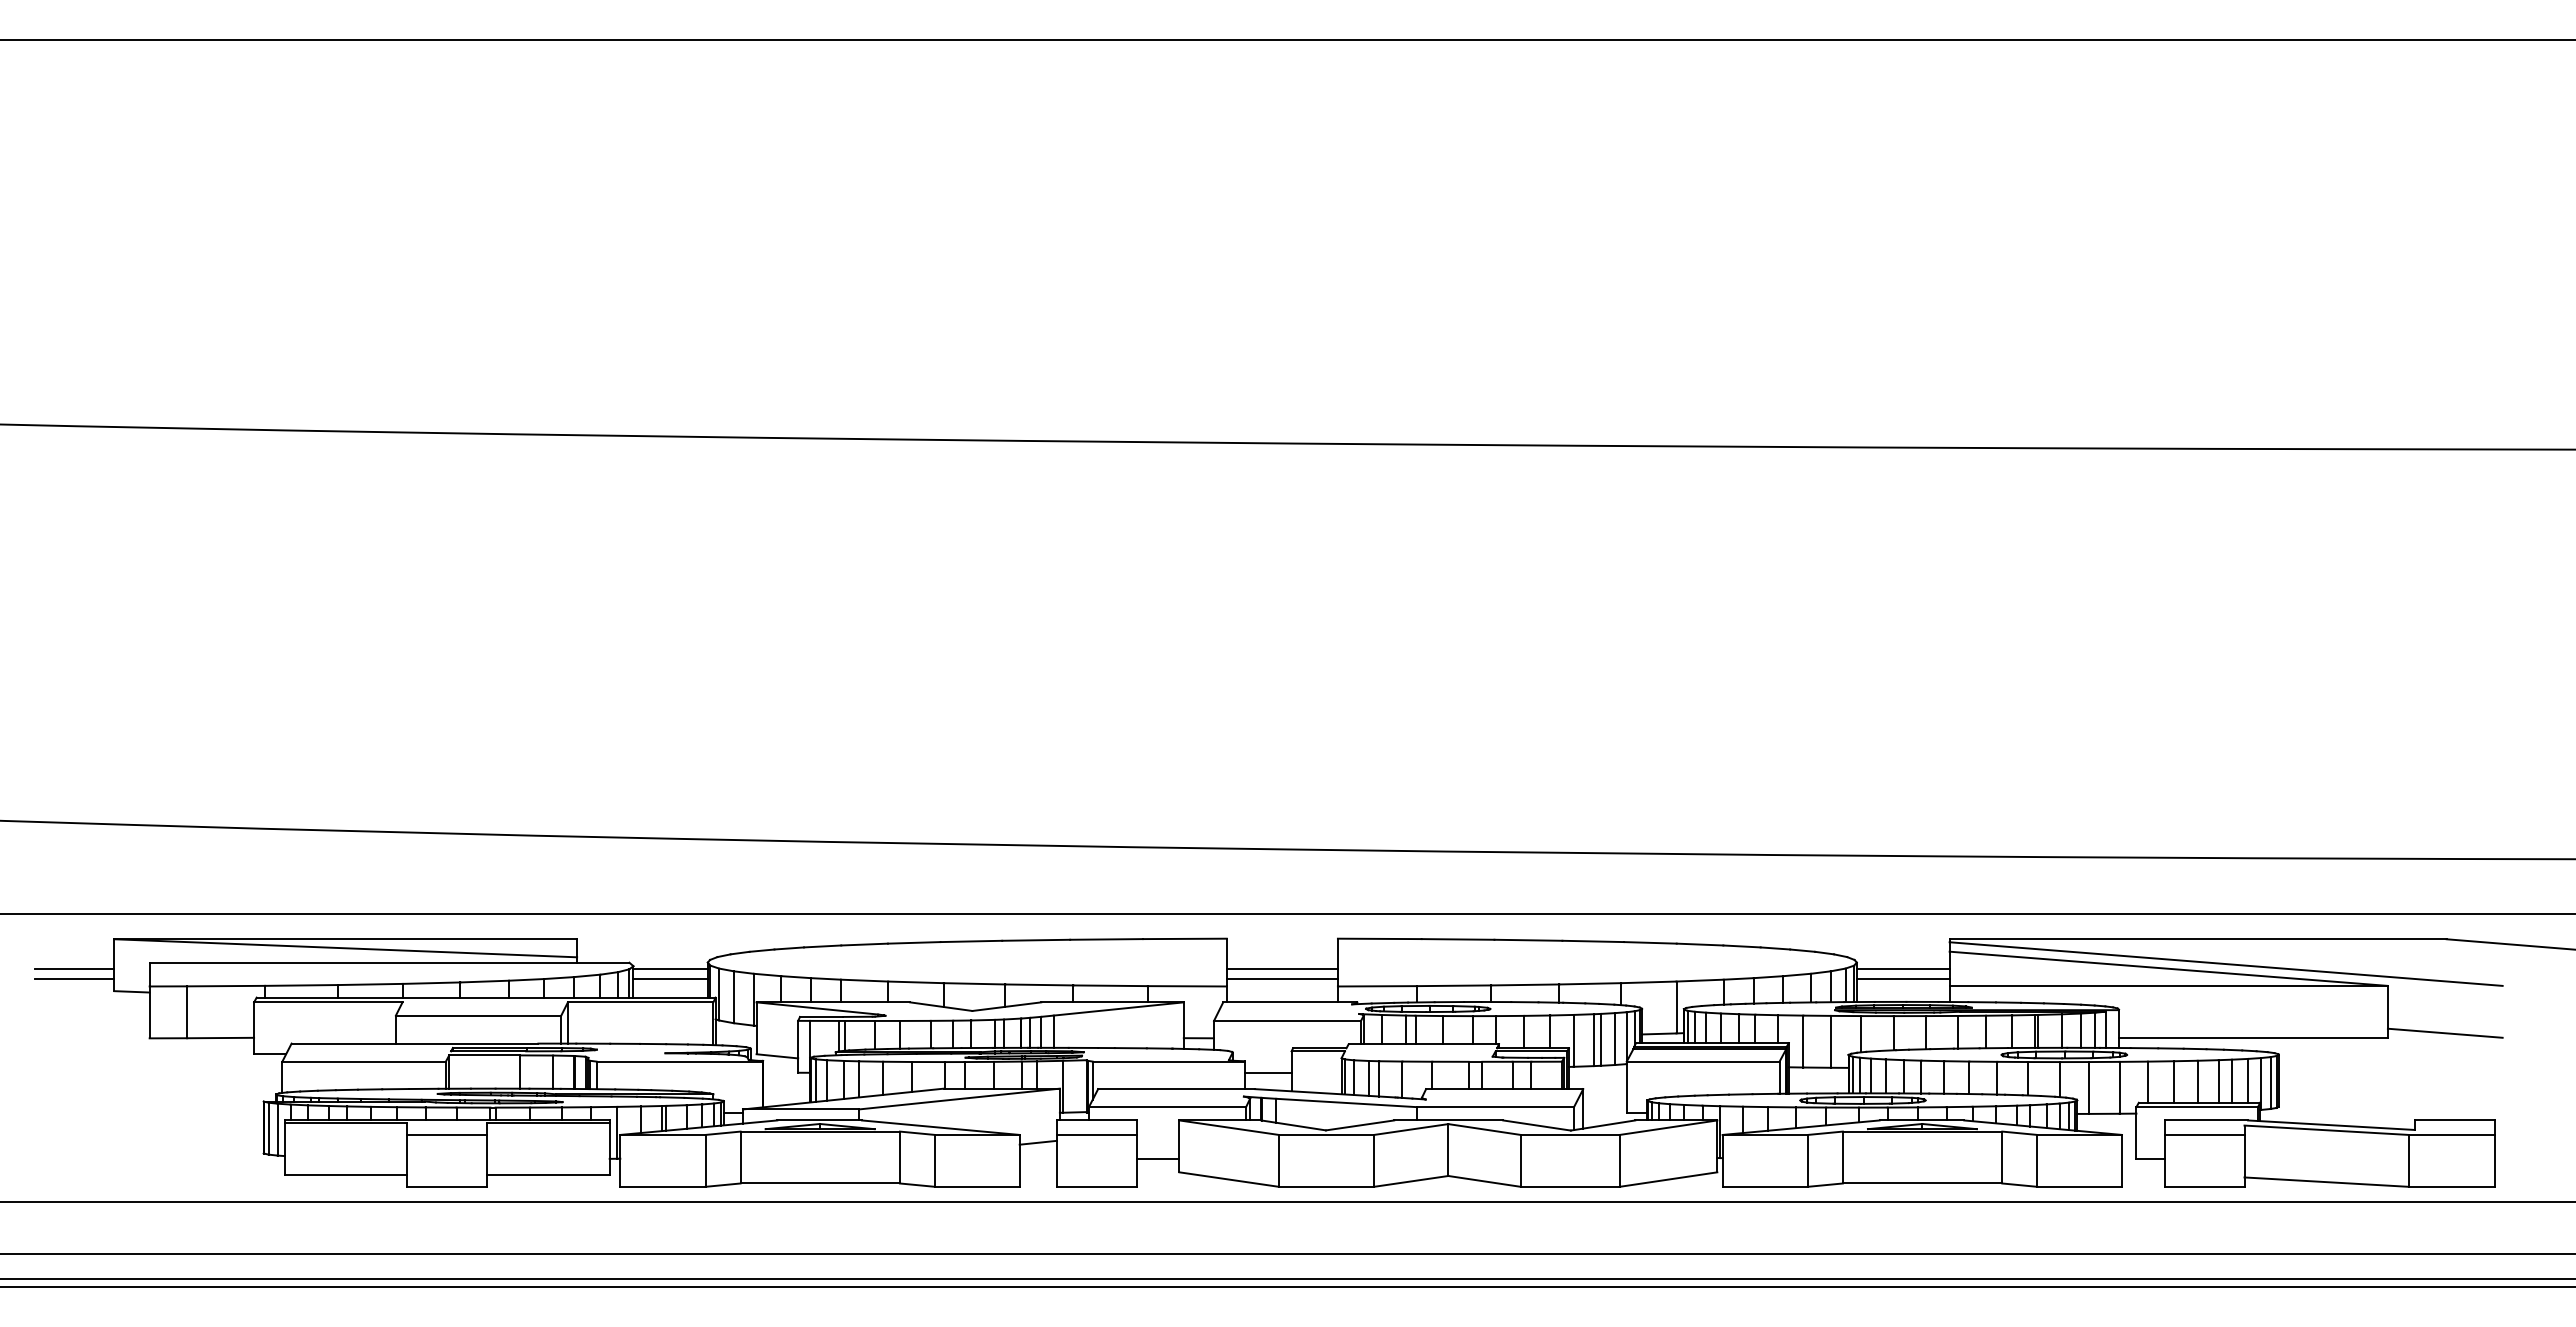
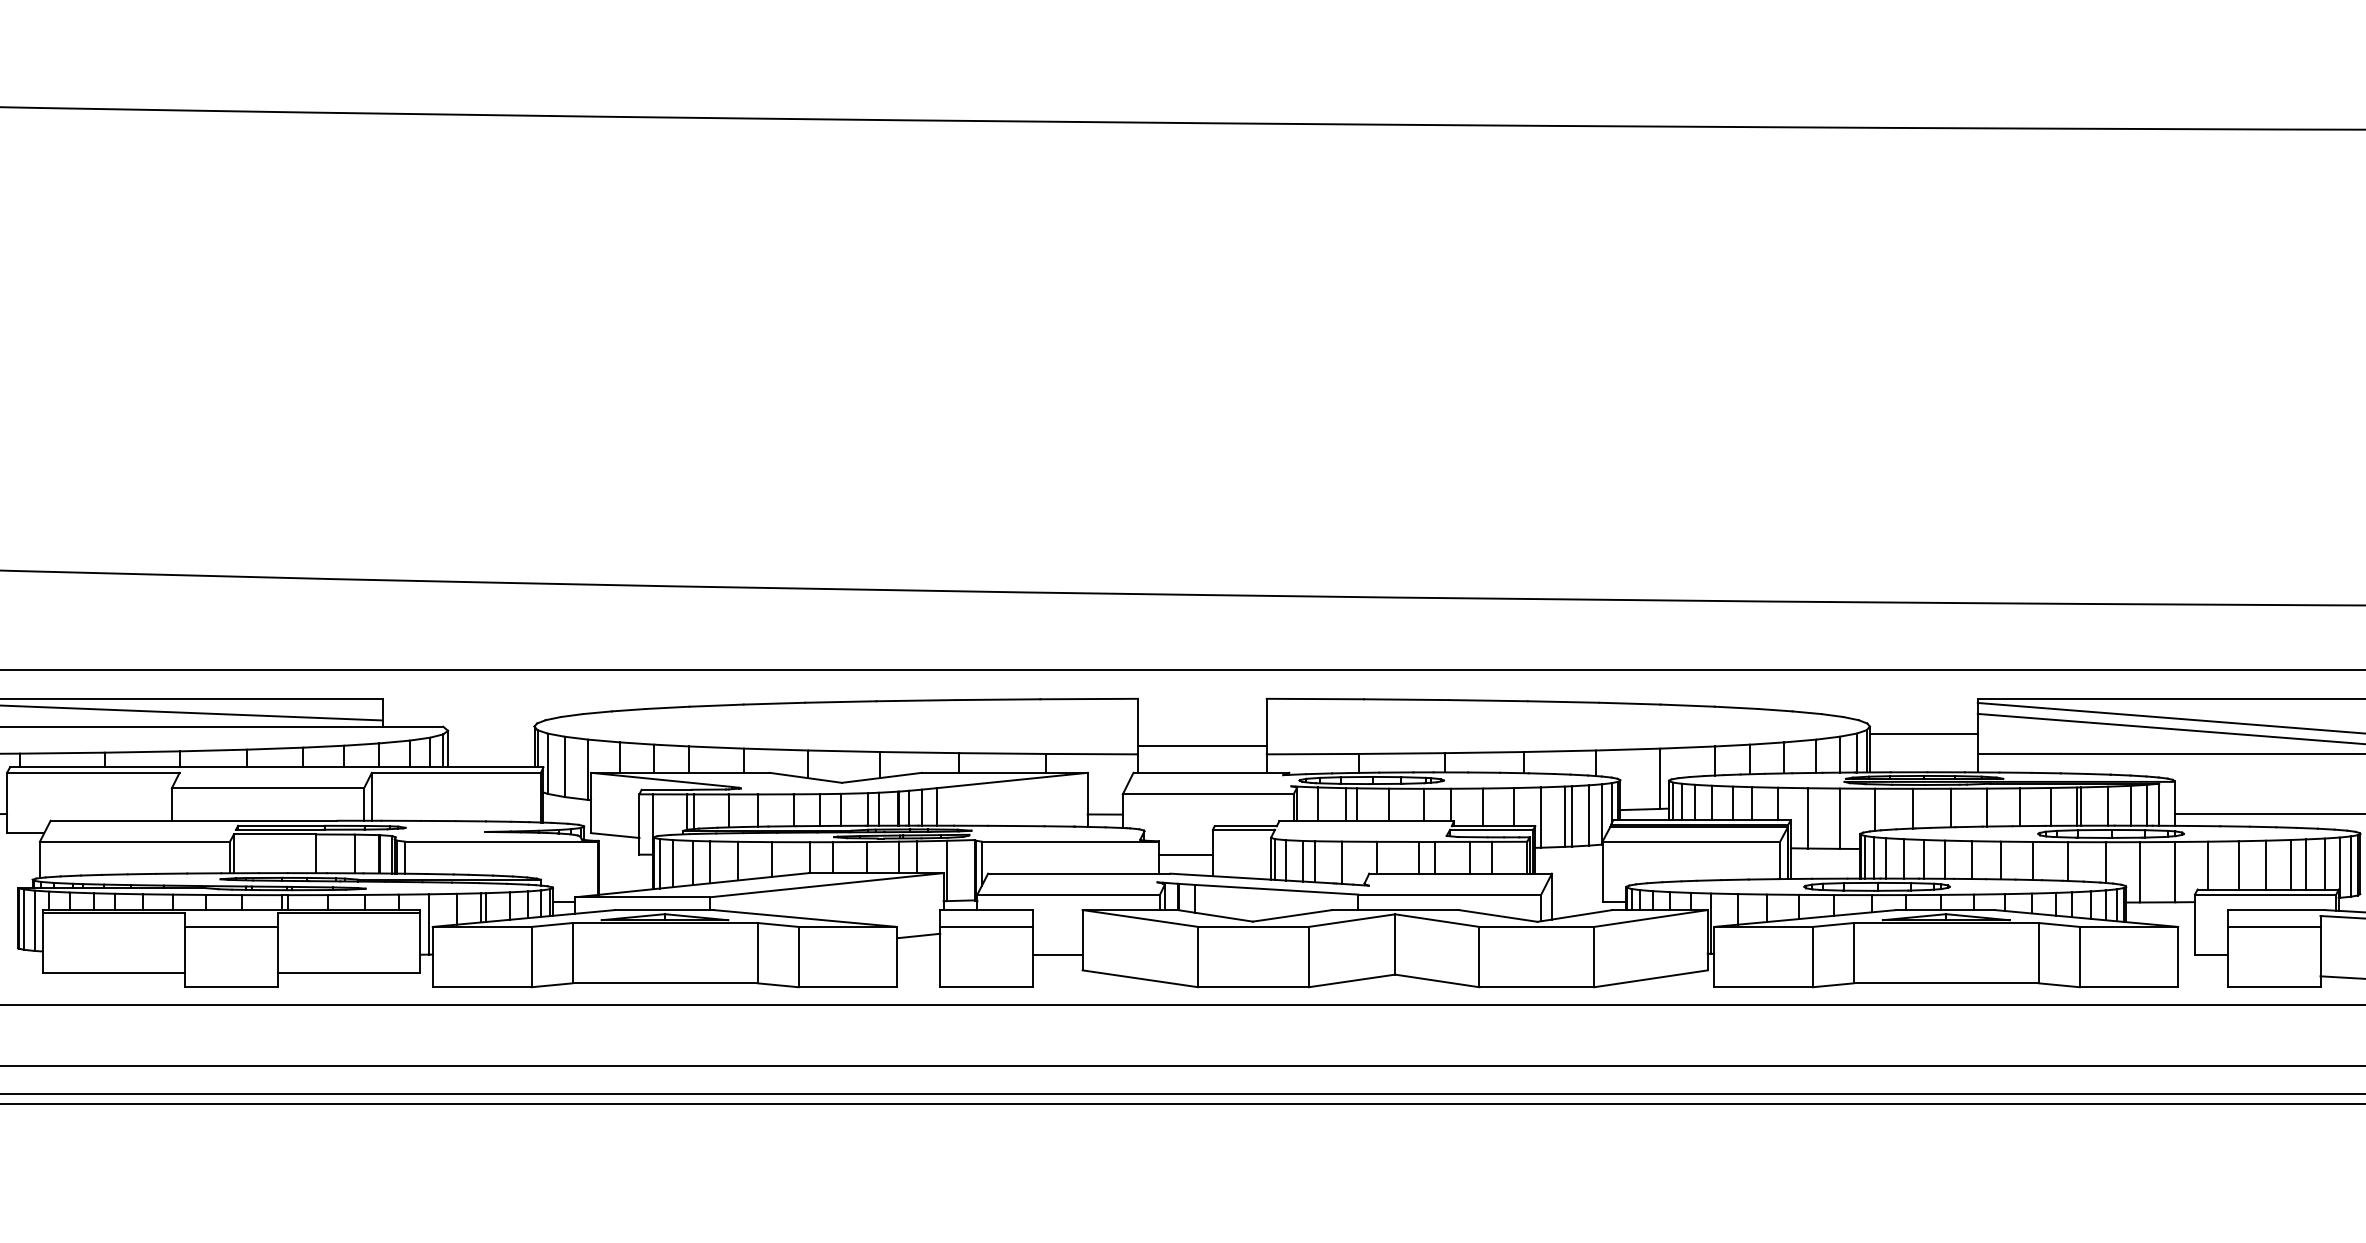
line: (670, 968) -> (491, 733), removed
line: (1281, 968) -> (1201, 733), removed
line: (670, 979) -> (491, 746), removed
line: (1902, 979) -> (1923, 746), removed

